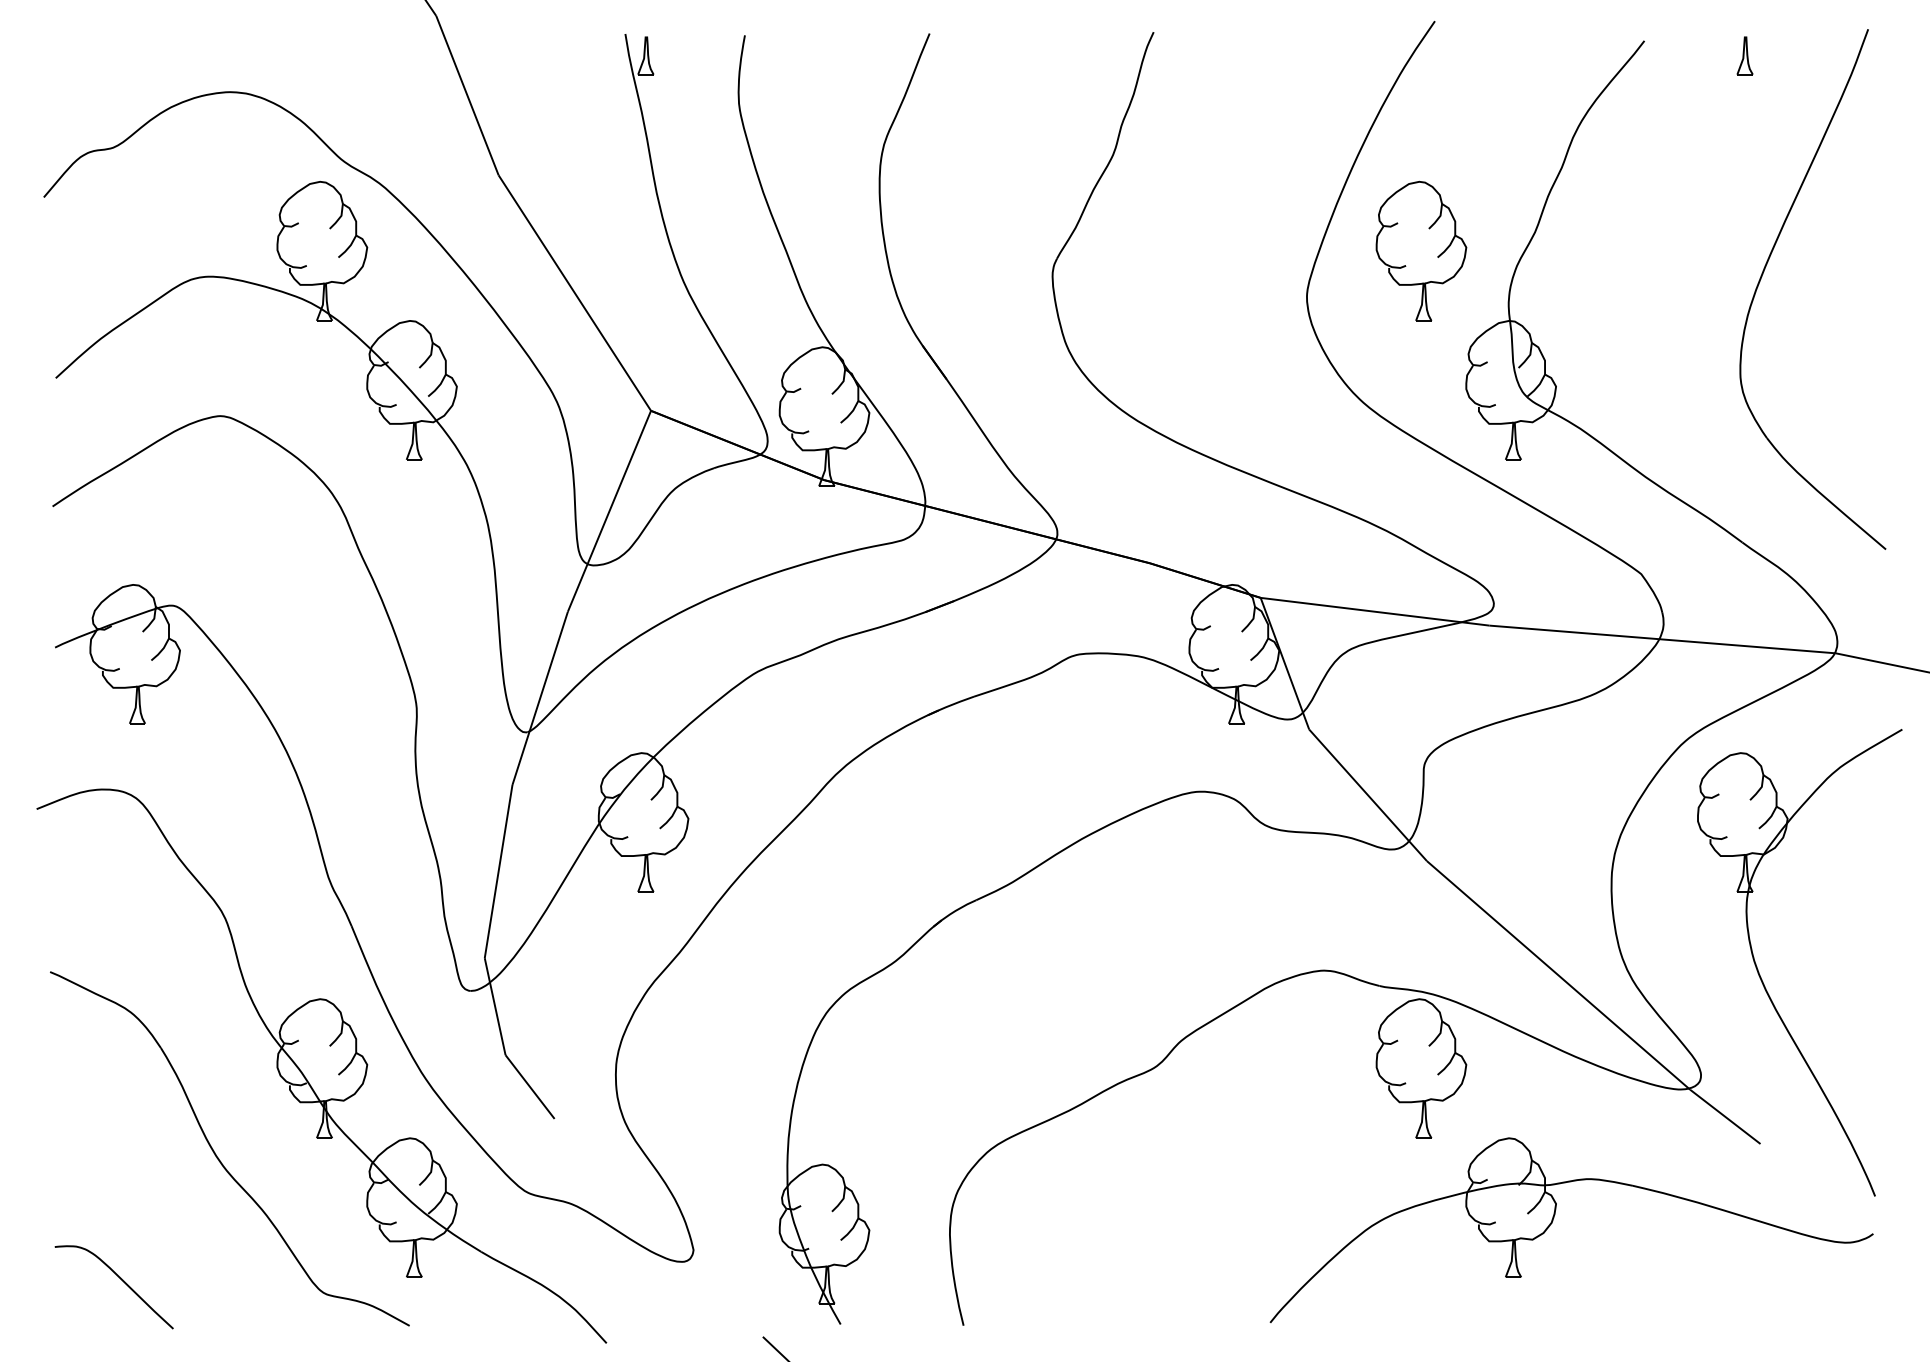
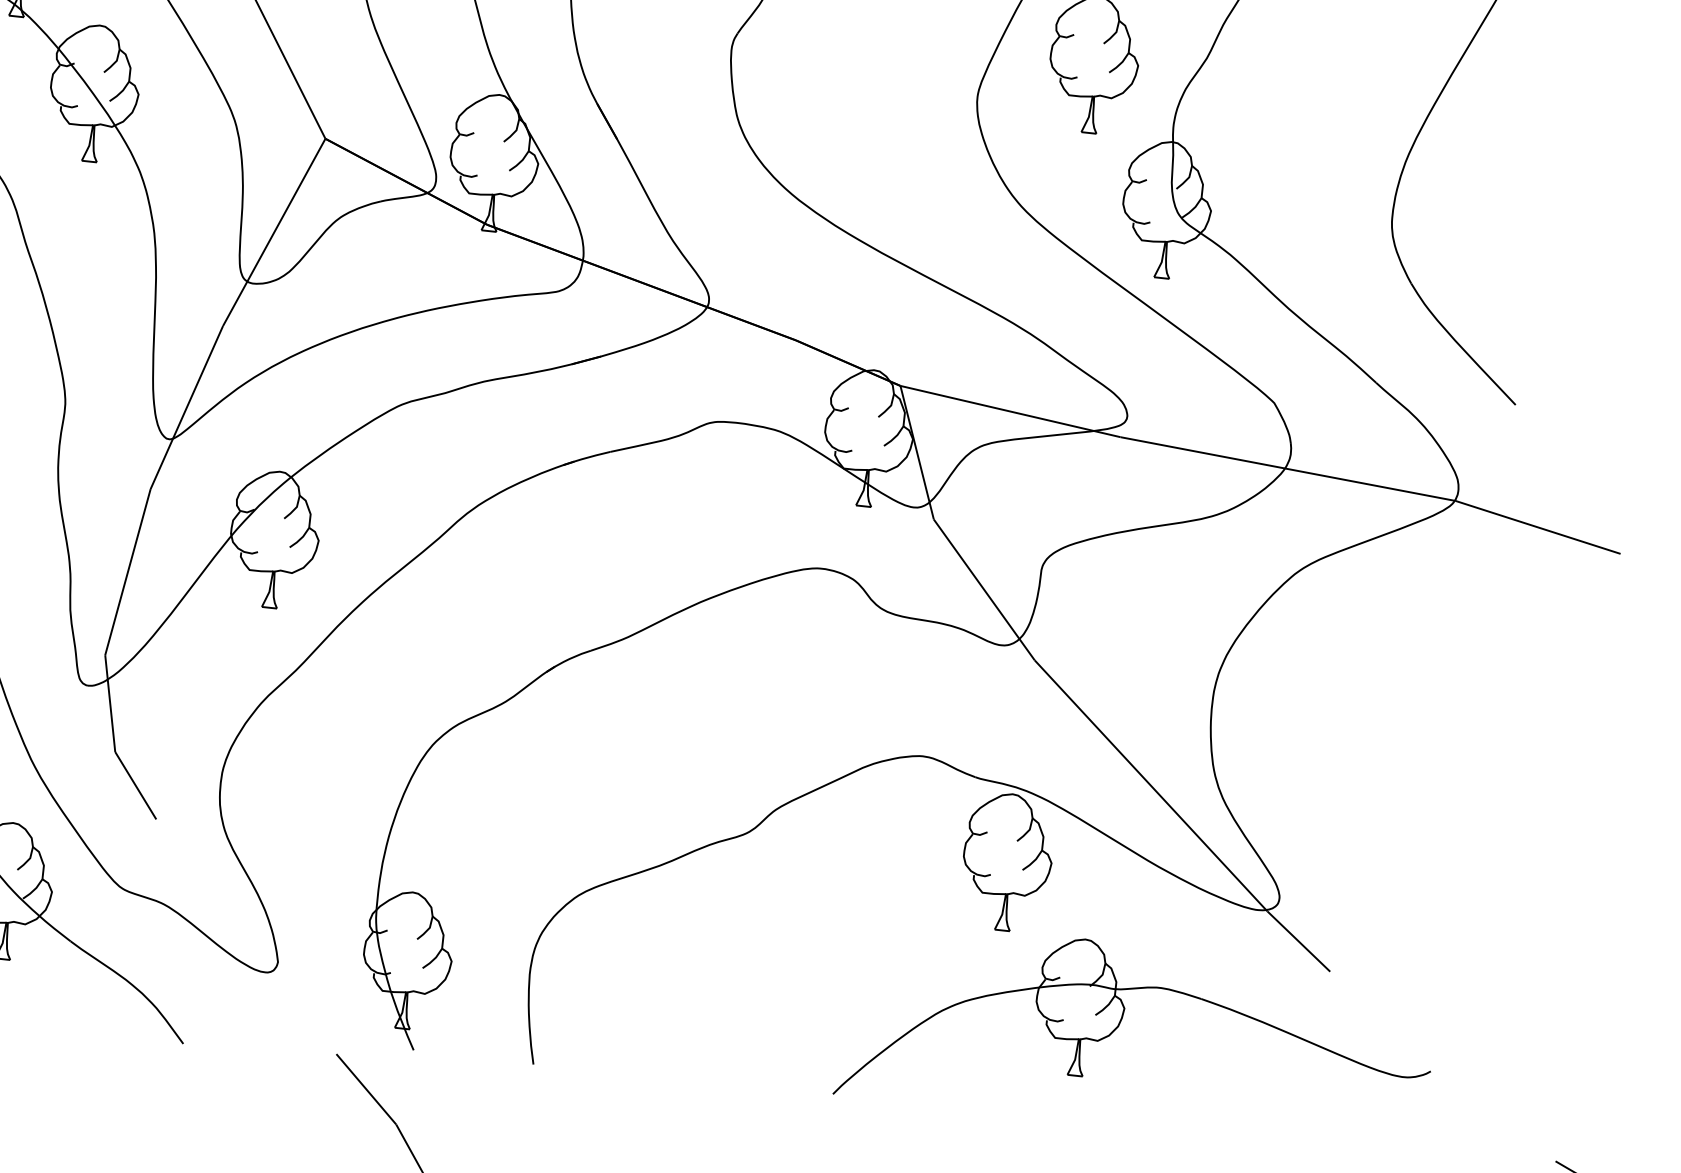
part: (1763, 981) -> (1350, 813), removed

